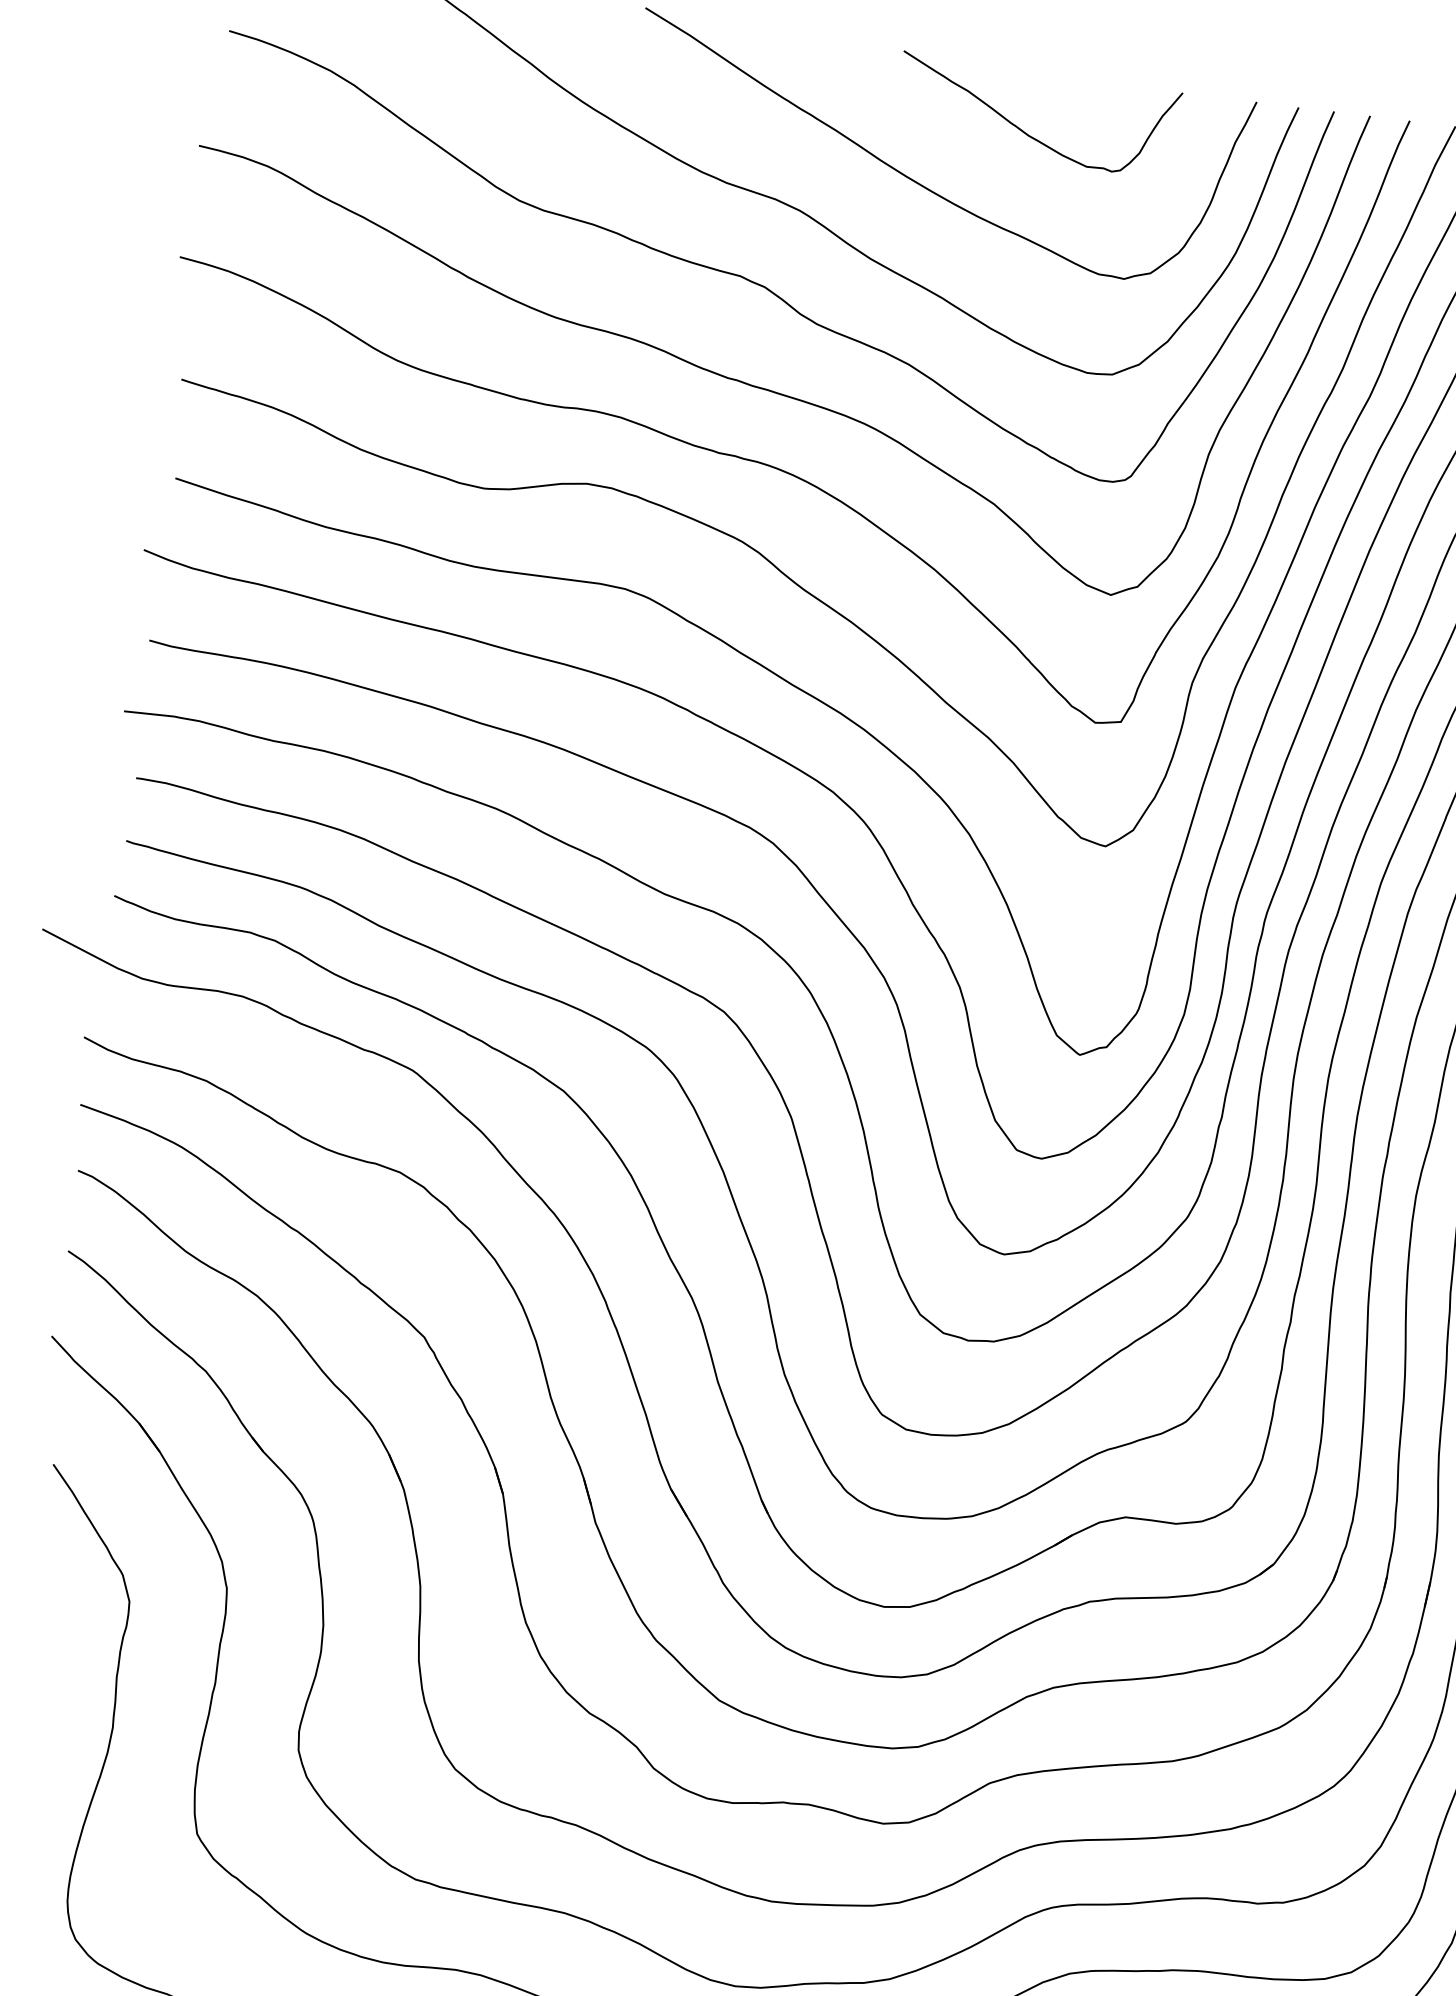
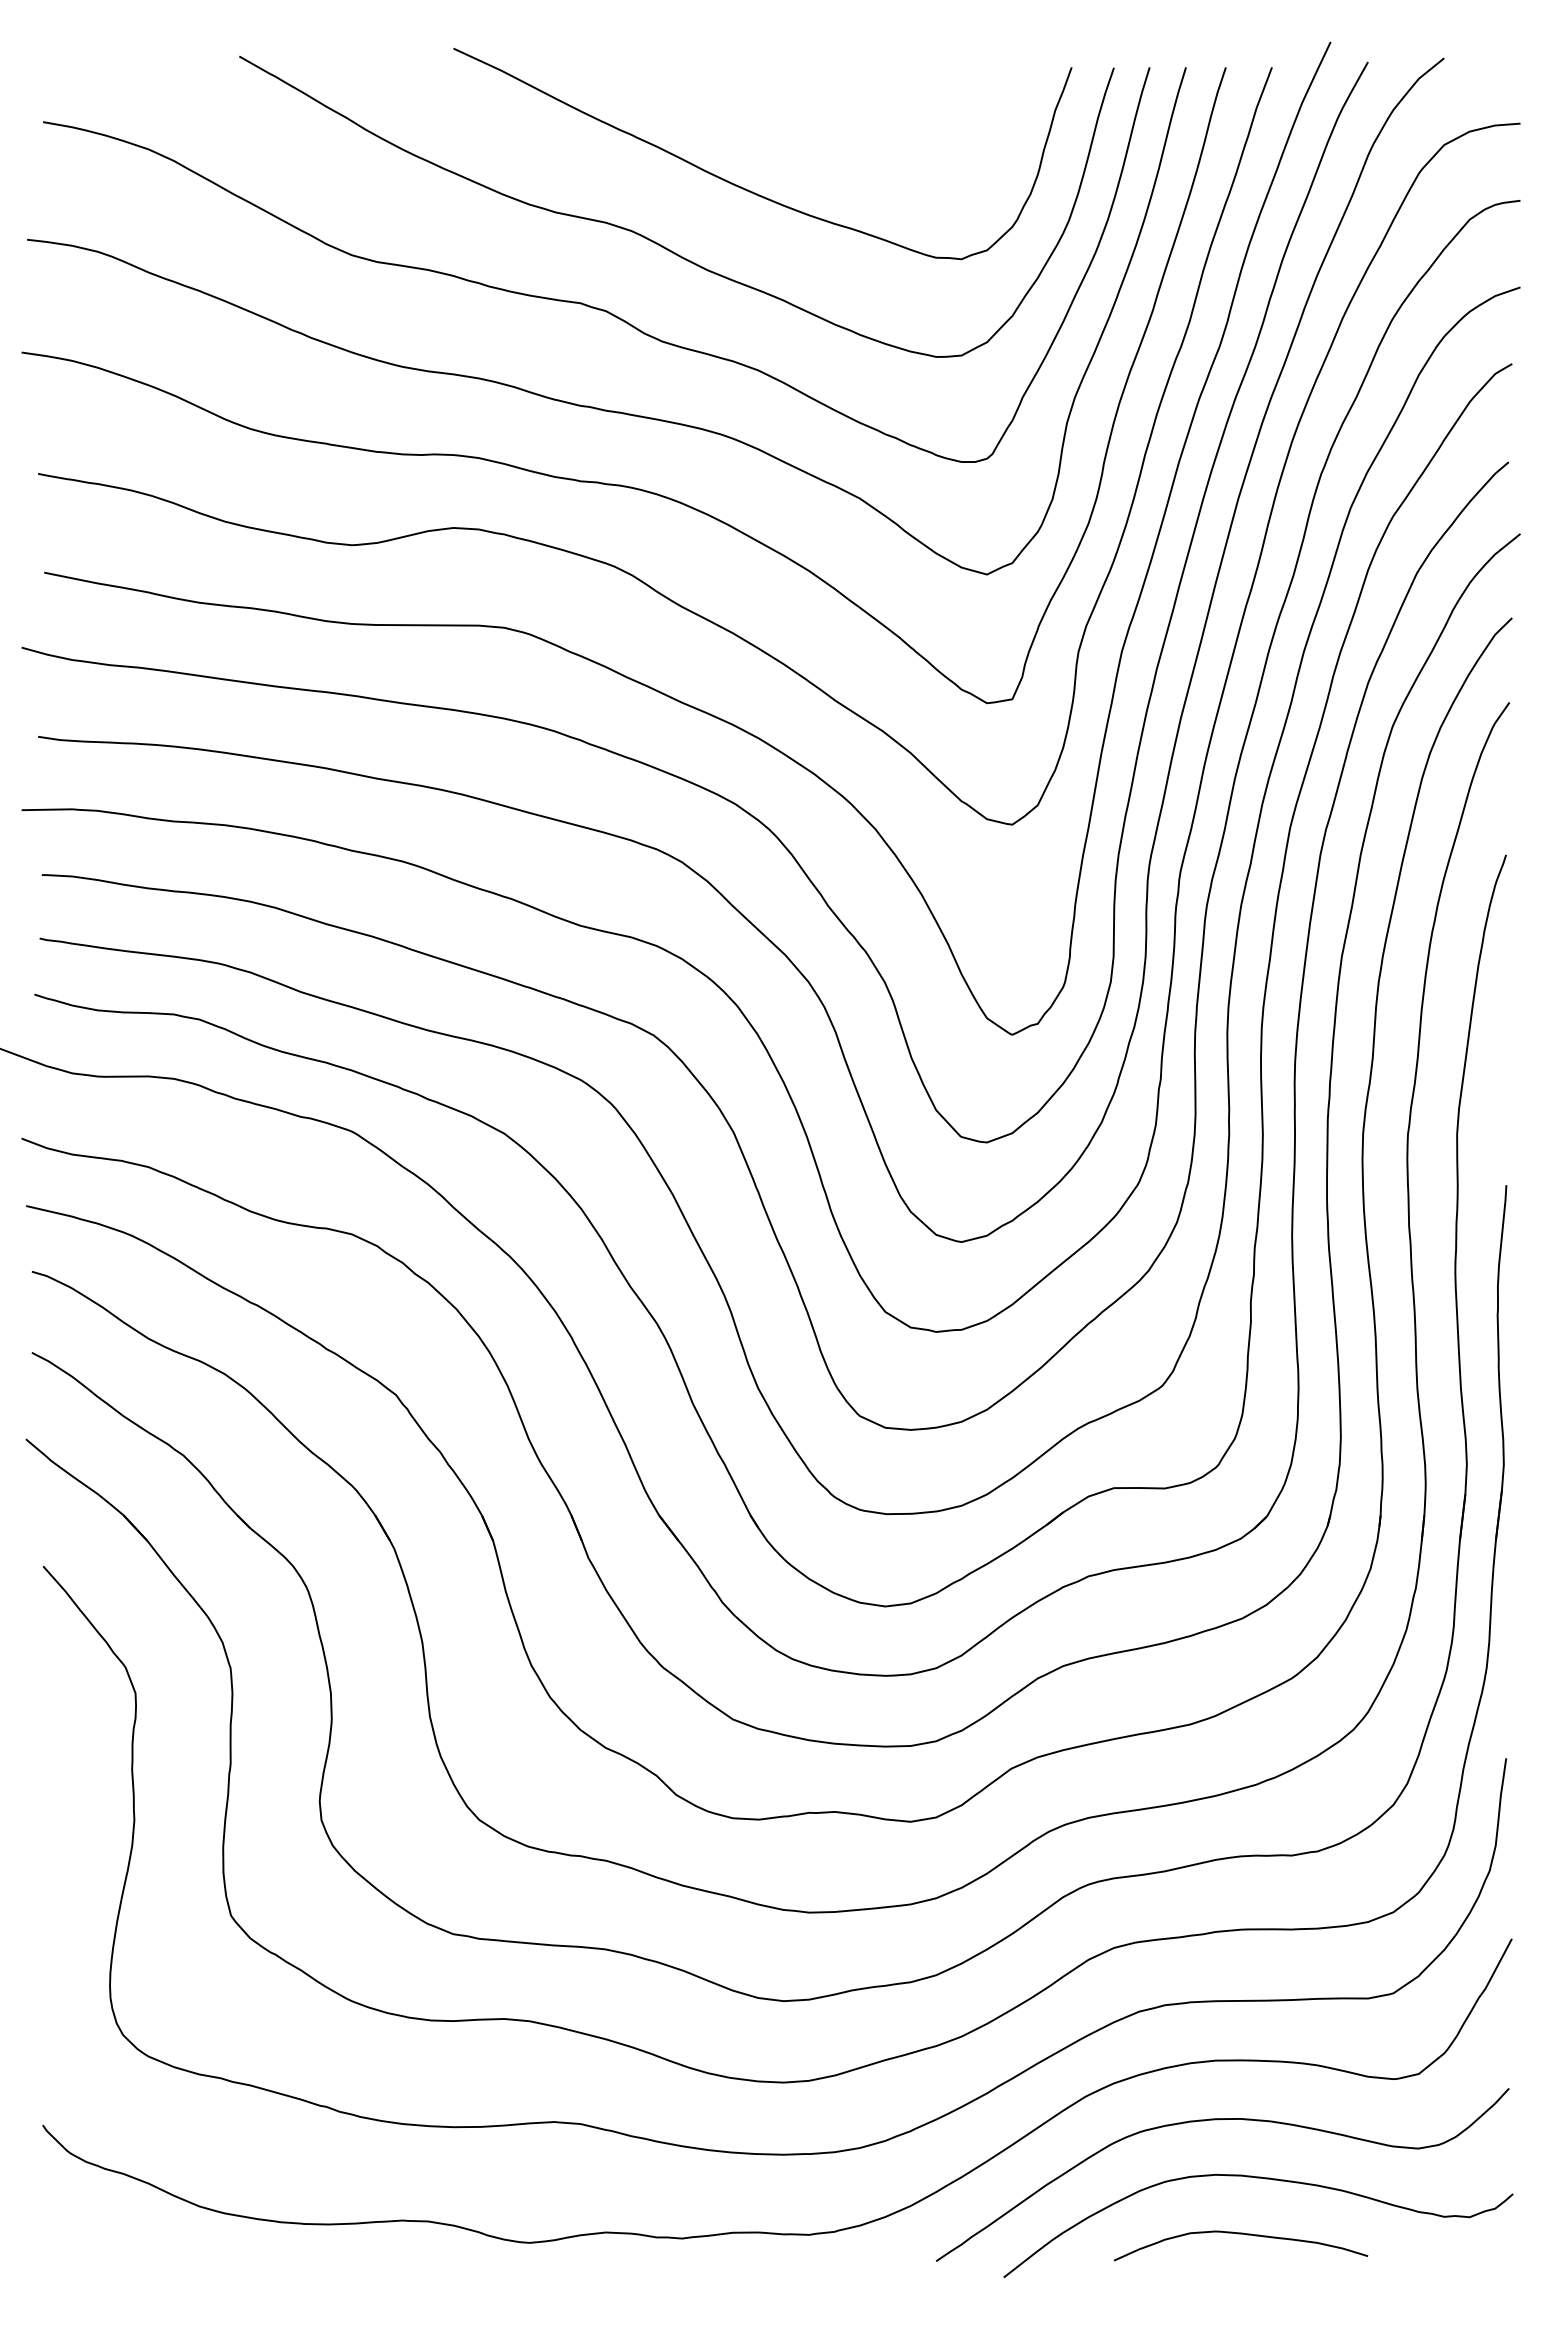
curve: (1024, 130) -> (844, 124), removed

